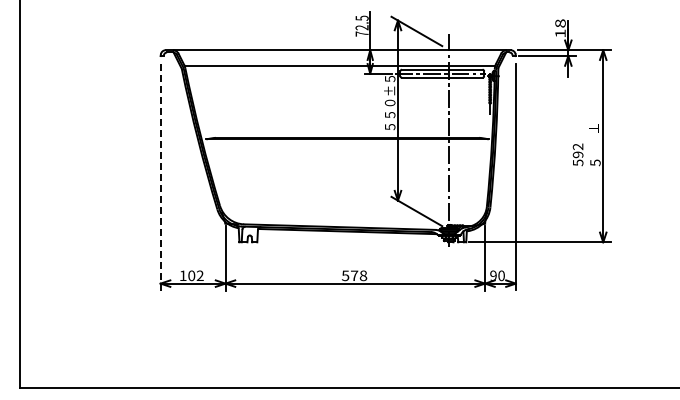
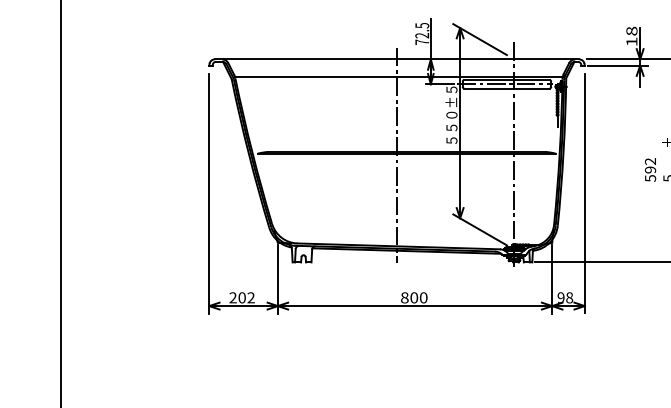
line: (338, 140) -> (397, 154), added
line: (160, 178) -> (209, 194), dashed -> solid
text: (182, 275) -> (232, 297), 102 -> 202
text: (354, 275) -> (414, 297), 578 -> 800
text: (501, 275) -> (569, 297), 90 -> 98

